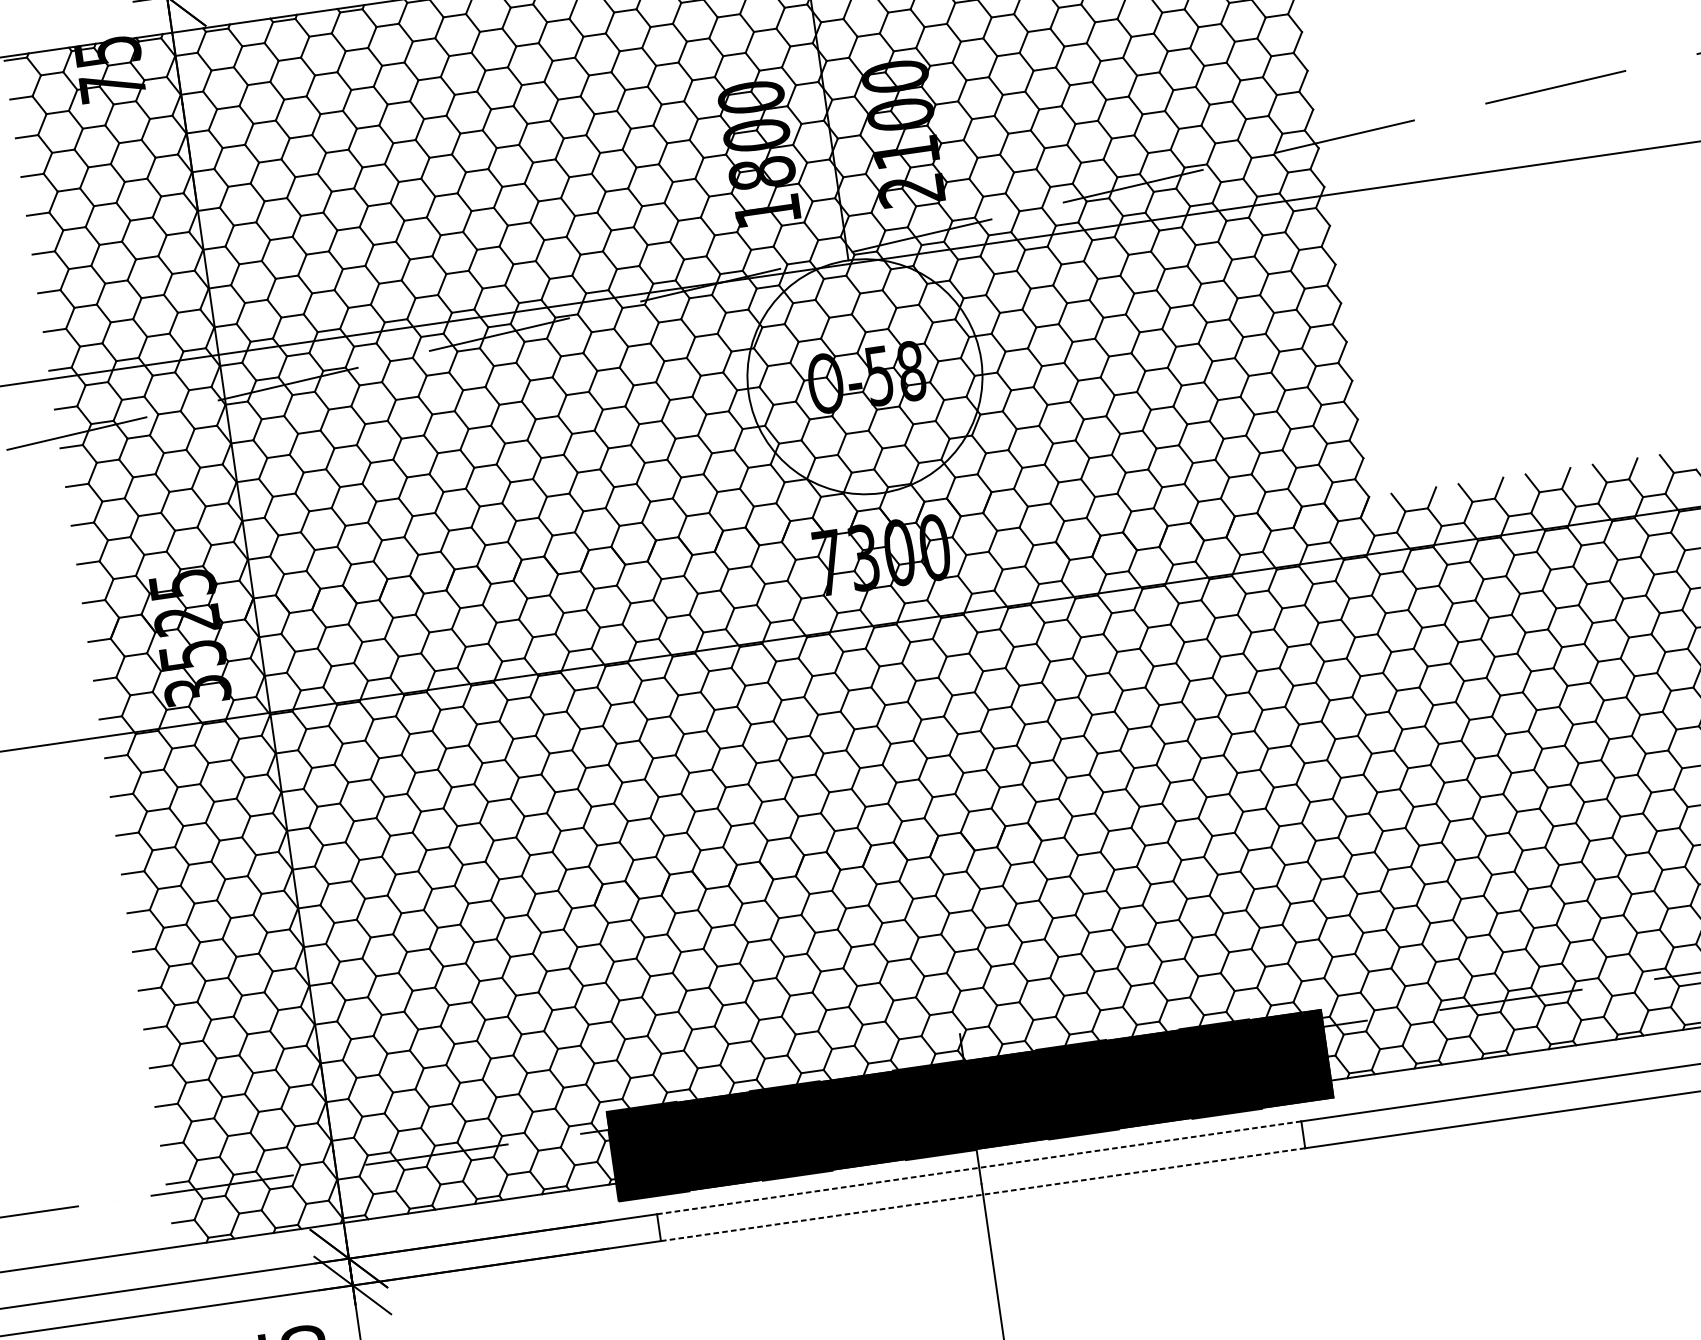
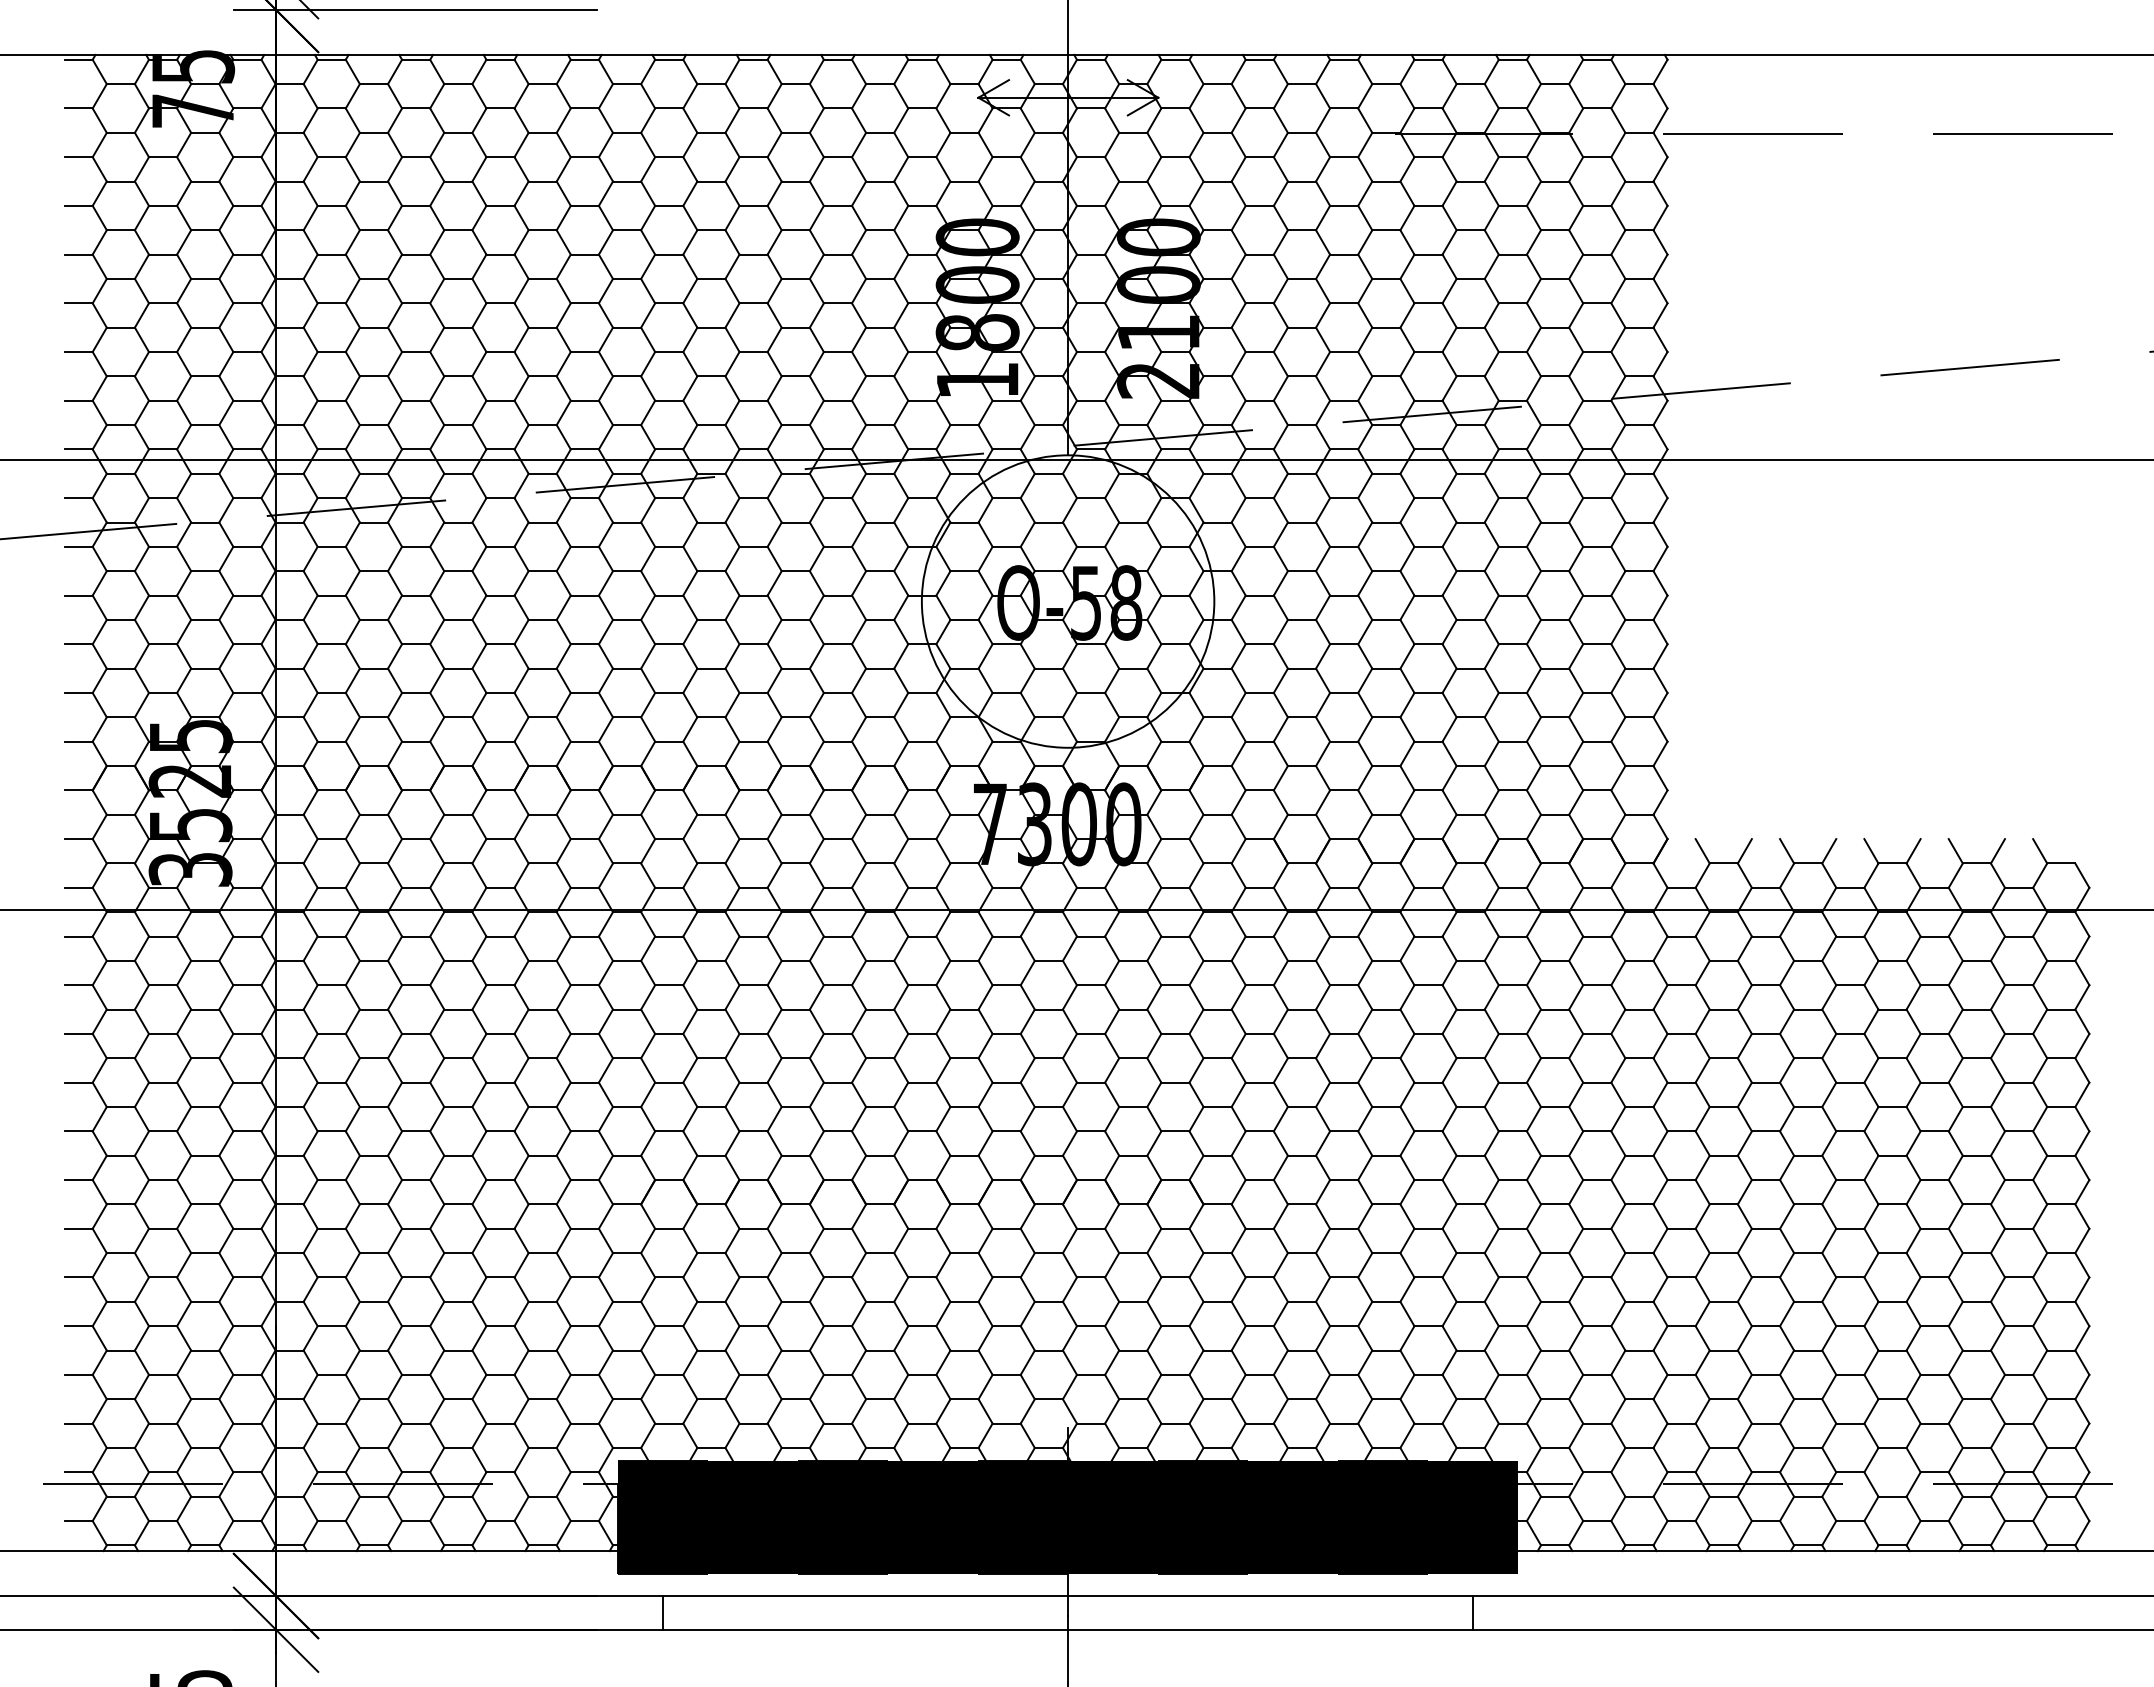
line: (979, 1168) -> (1068, 1596), dashed -> solid
line: (983, 1194) -> (1068, 1629), dashed -> solid

